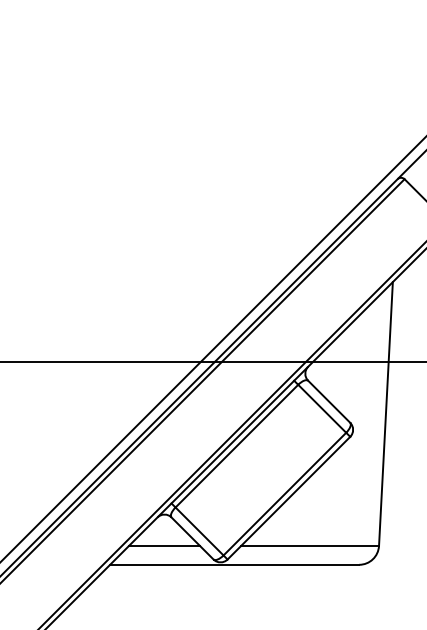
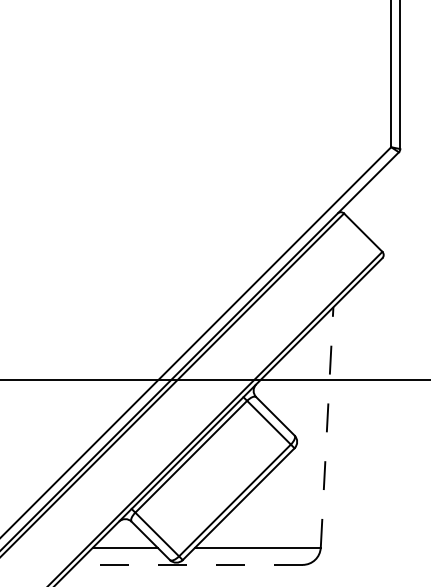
line: (386, 414) -> (327, 427), solid -> dashed
line: (233, 564) -> (188, 564), solid -> dashed

